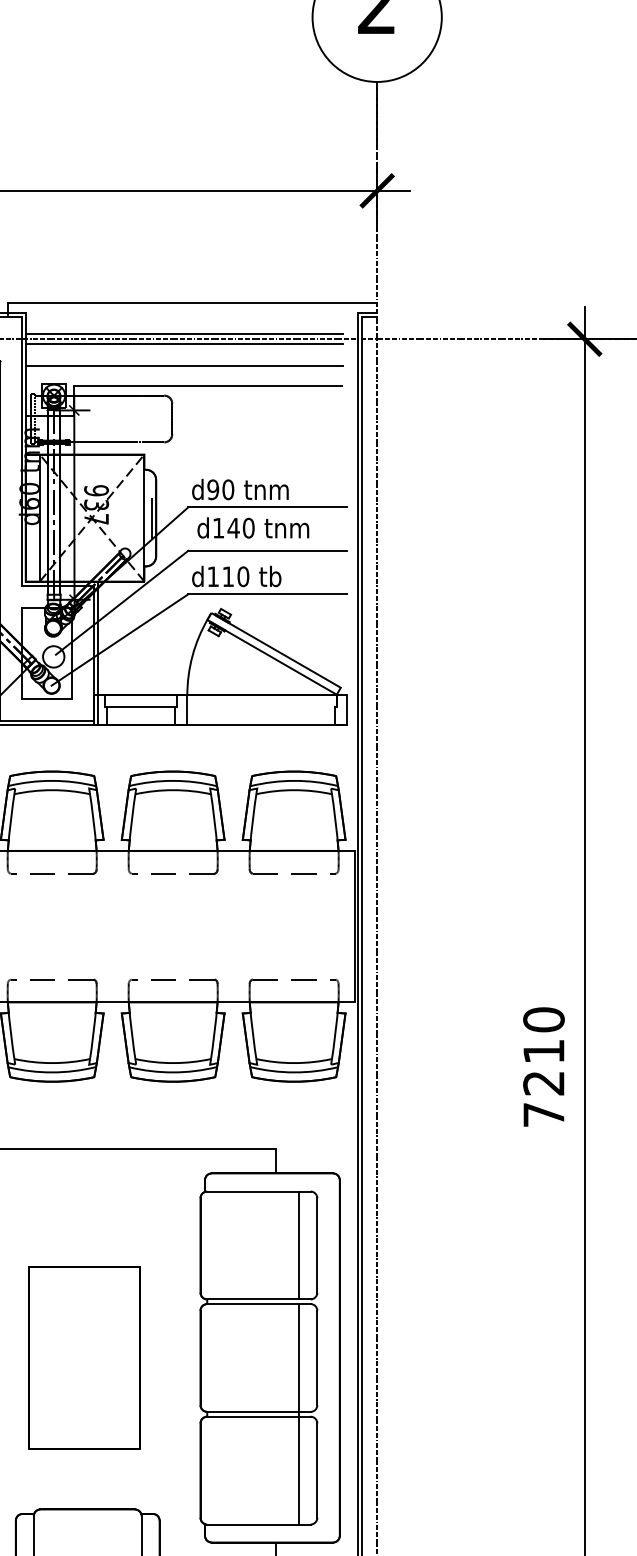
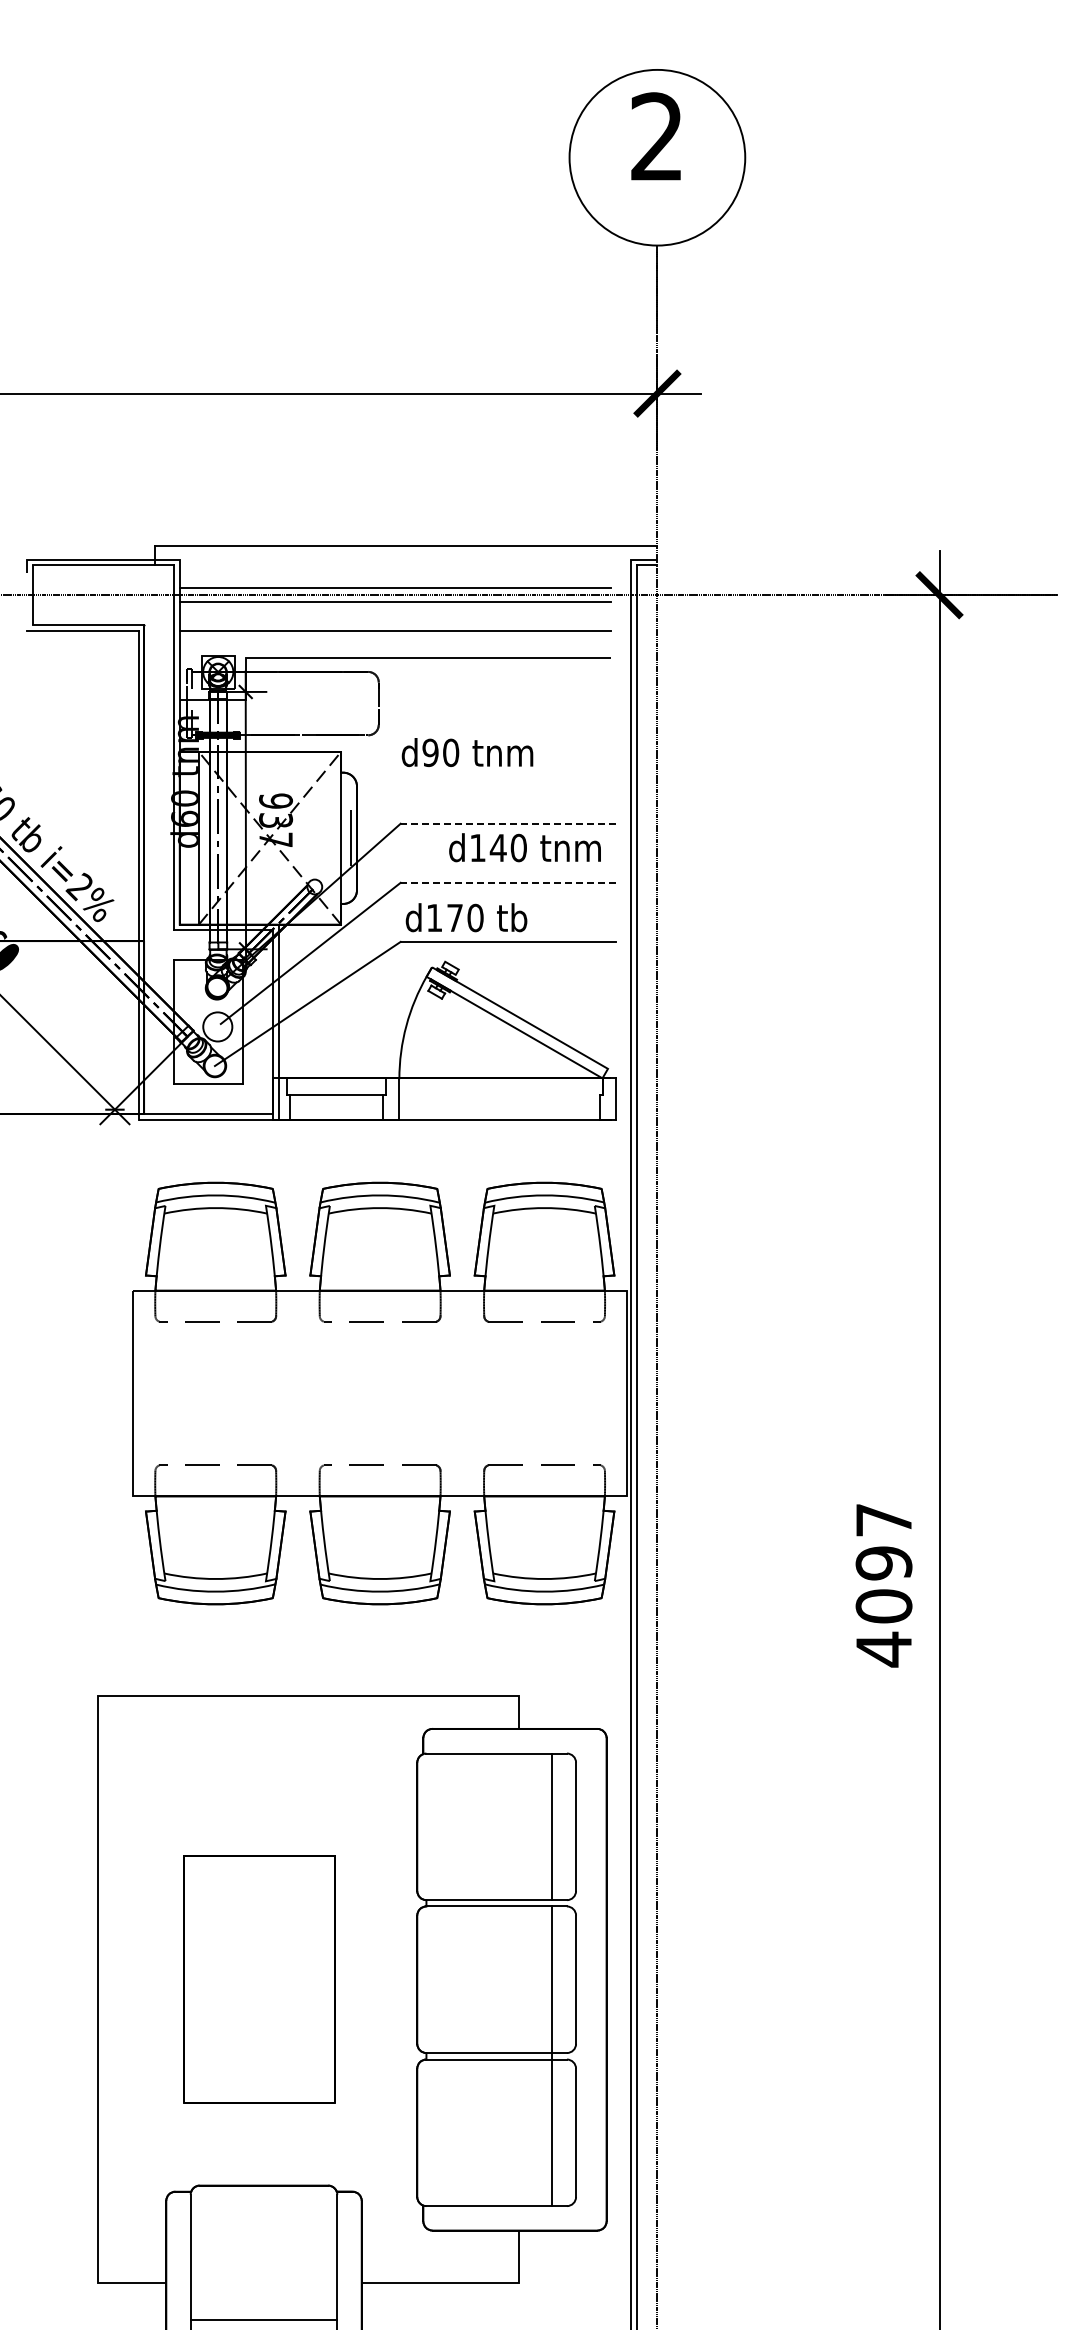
text: (240, 489) -> (467, 752), moved
line: (267, 507) -> (508, 823), solid -> dashed
text: (252, 527) -> (524, 847), moved
line: (267, 550) -> (508, 882), solid -> dashed
text: (227, 576) -> (454, 917), d110 -> d170
text: (543, 1067) -> (883, 1585), 7210 -> 4097

